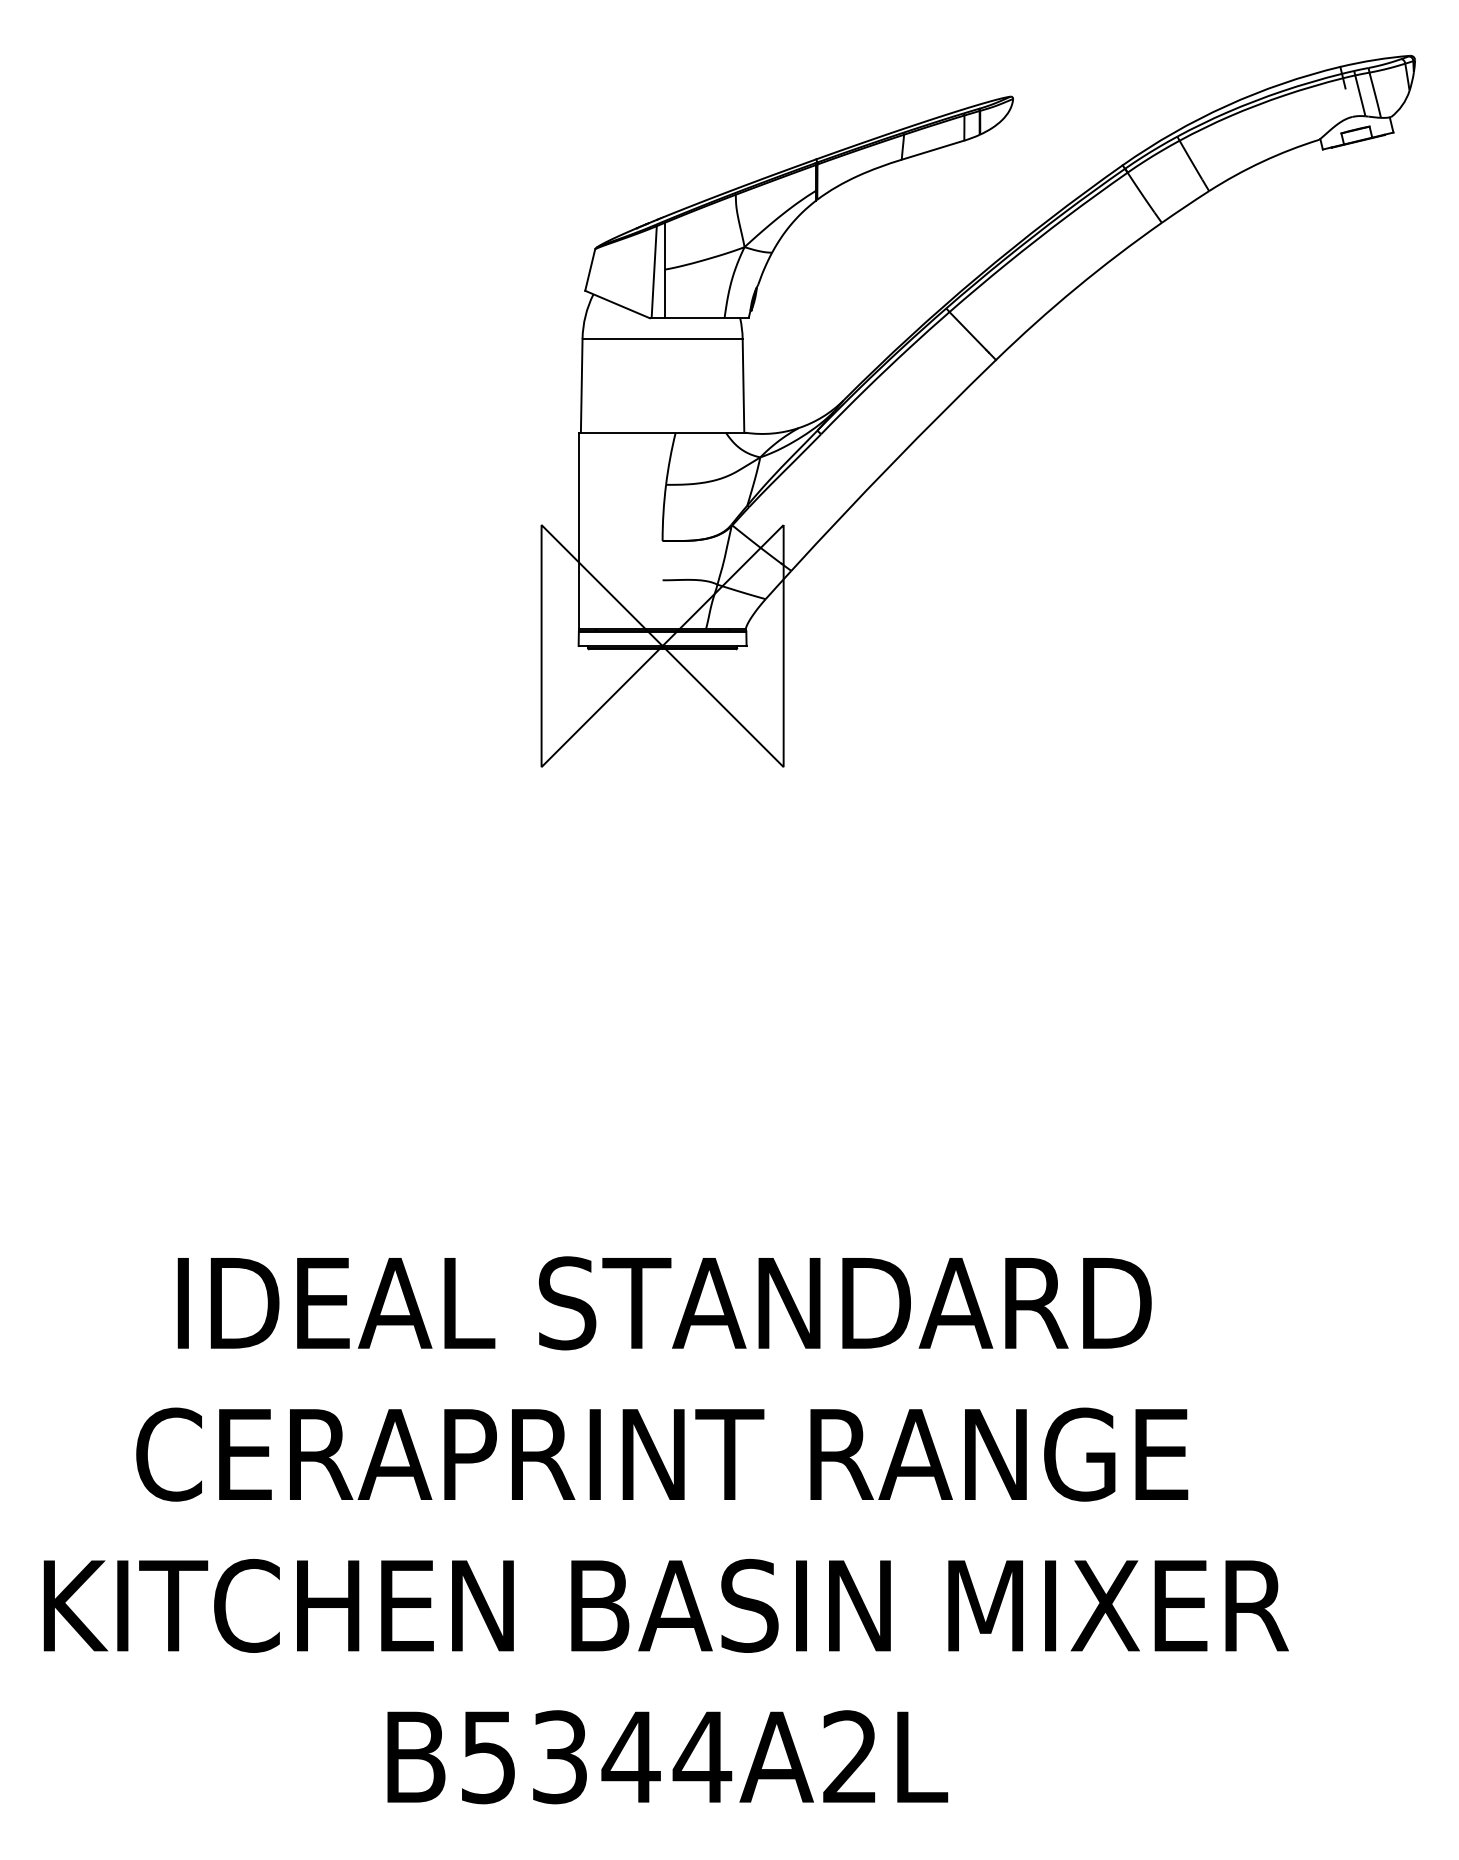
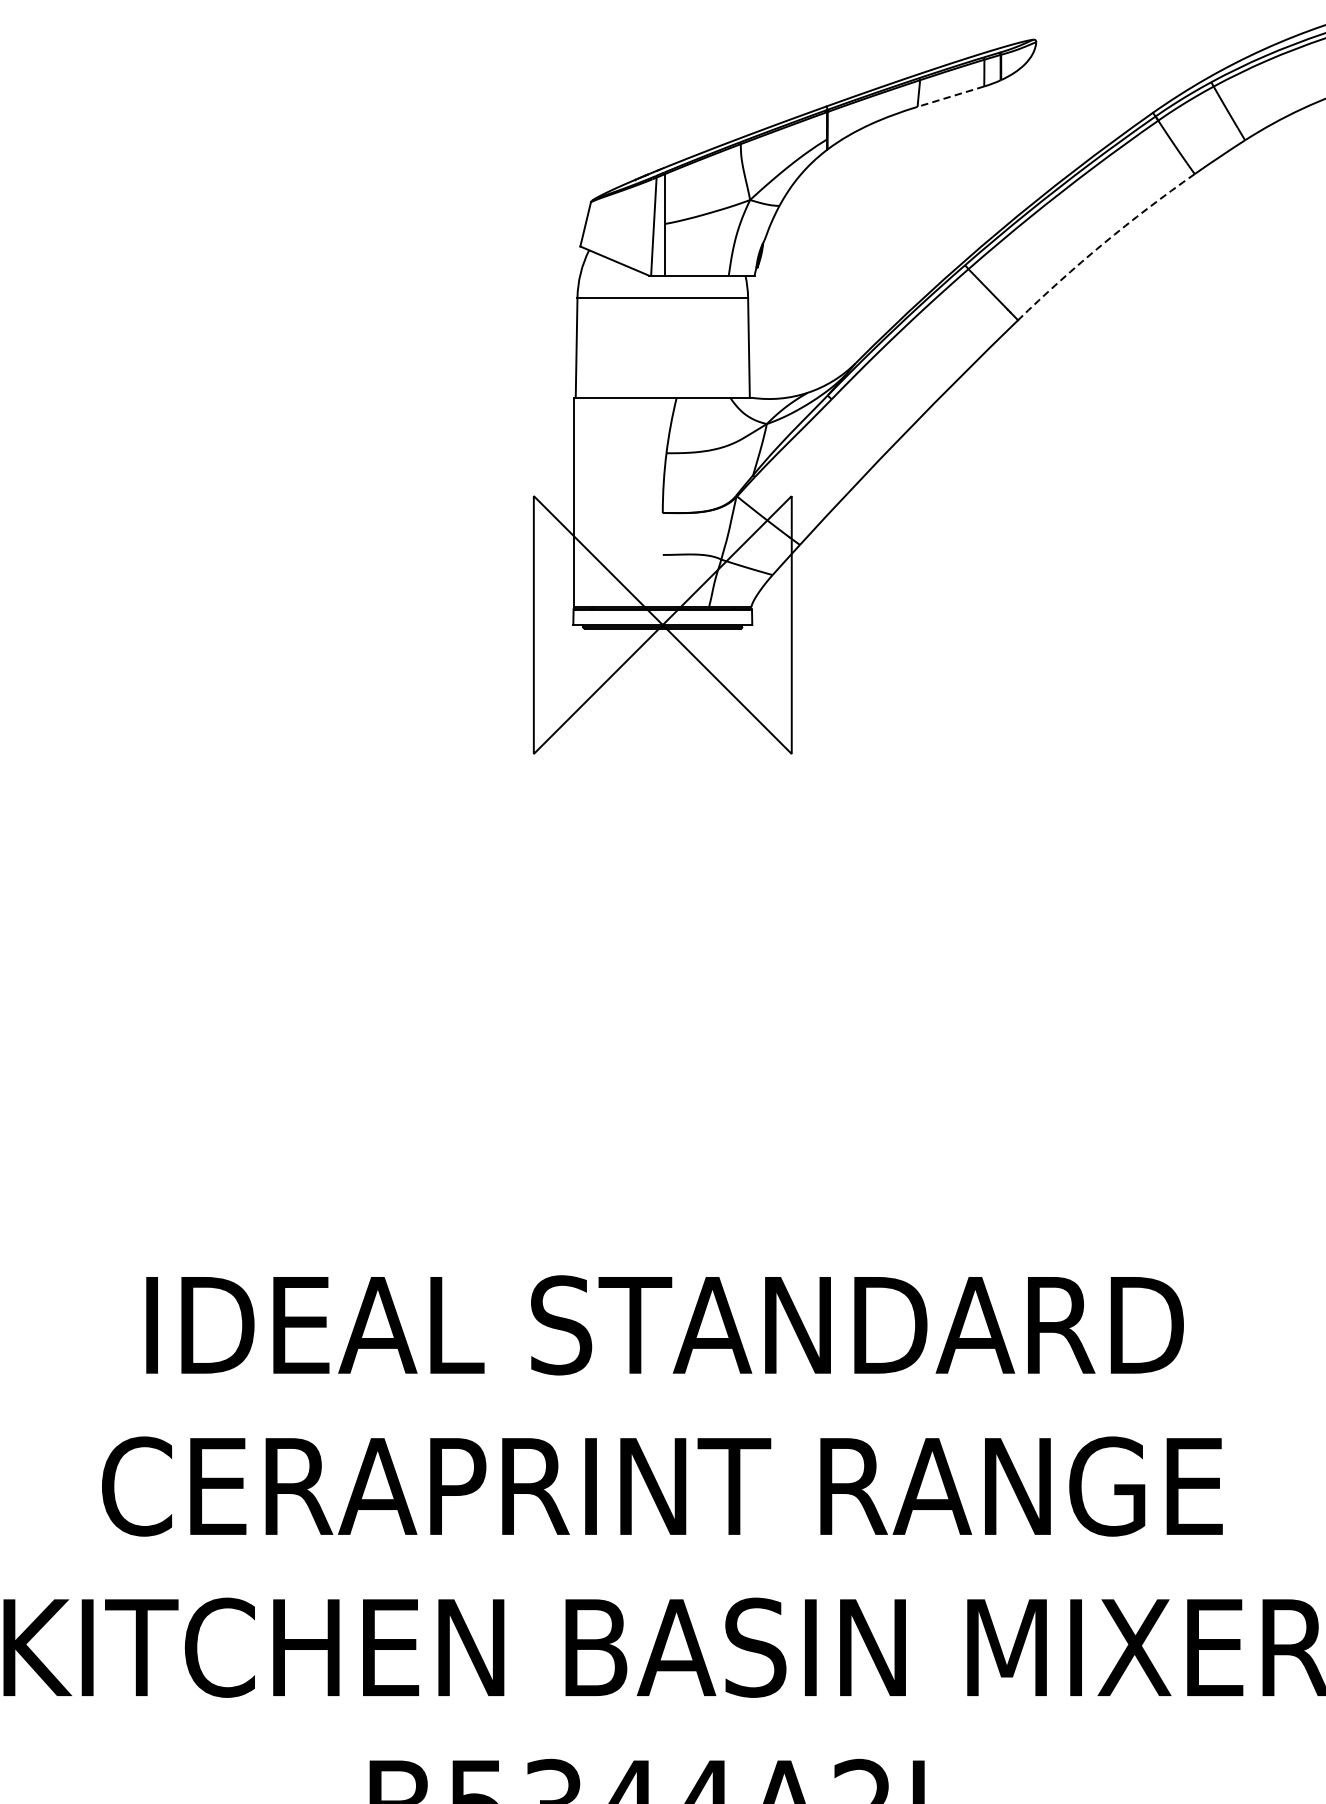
line: (933, 150) -> (951, 97), solid -> dashed
arc: (1076, 288) -> (1103, 244), solid -> dashed

